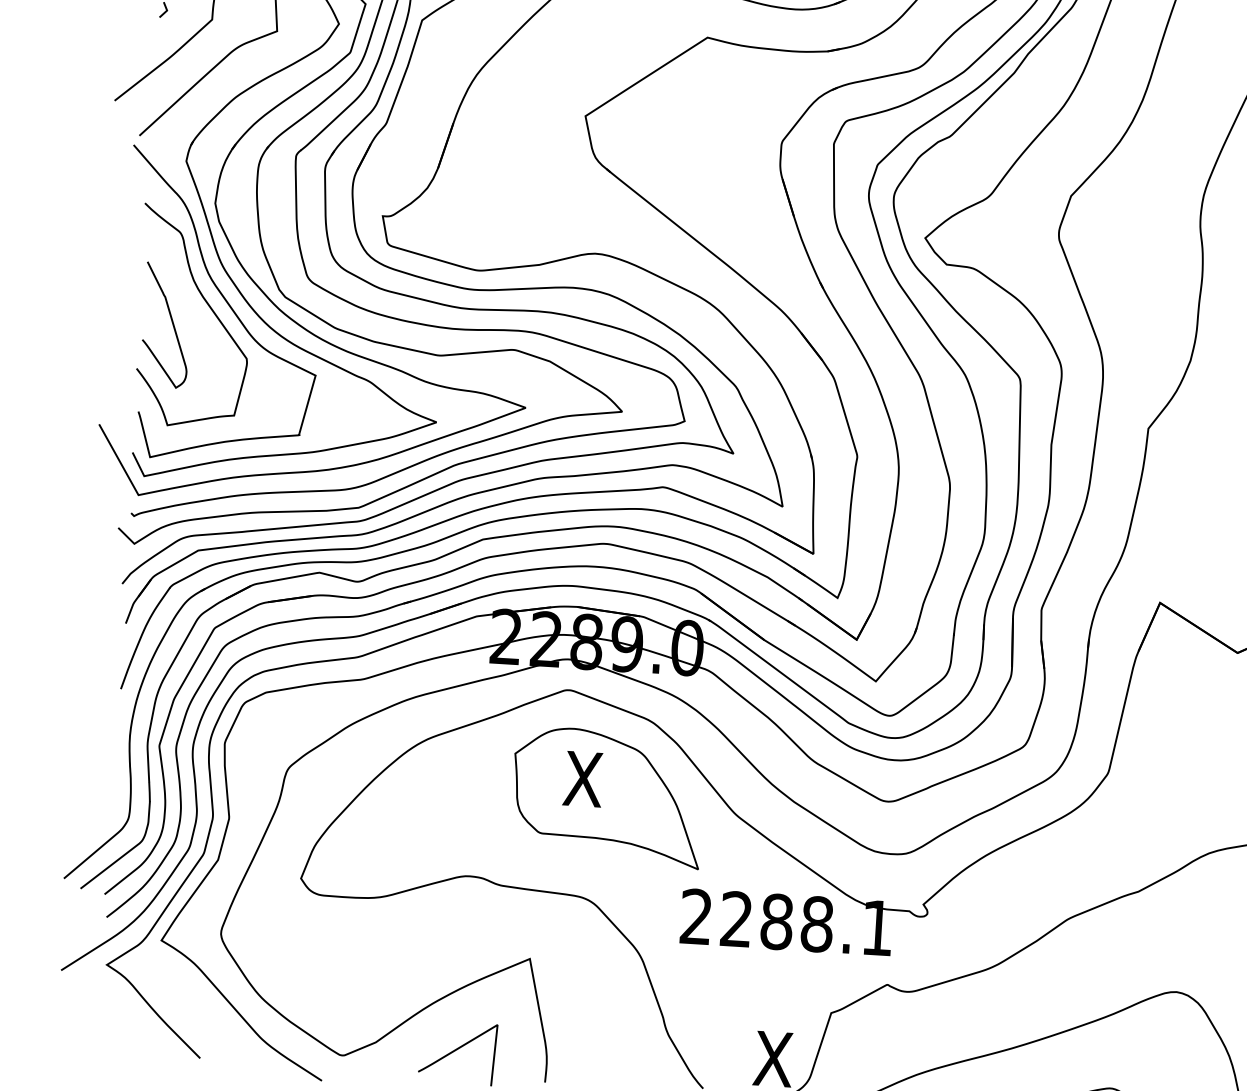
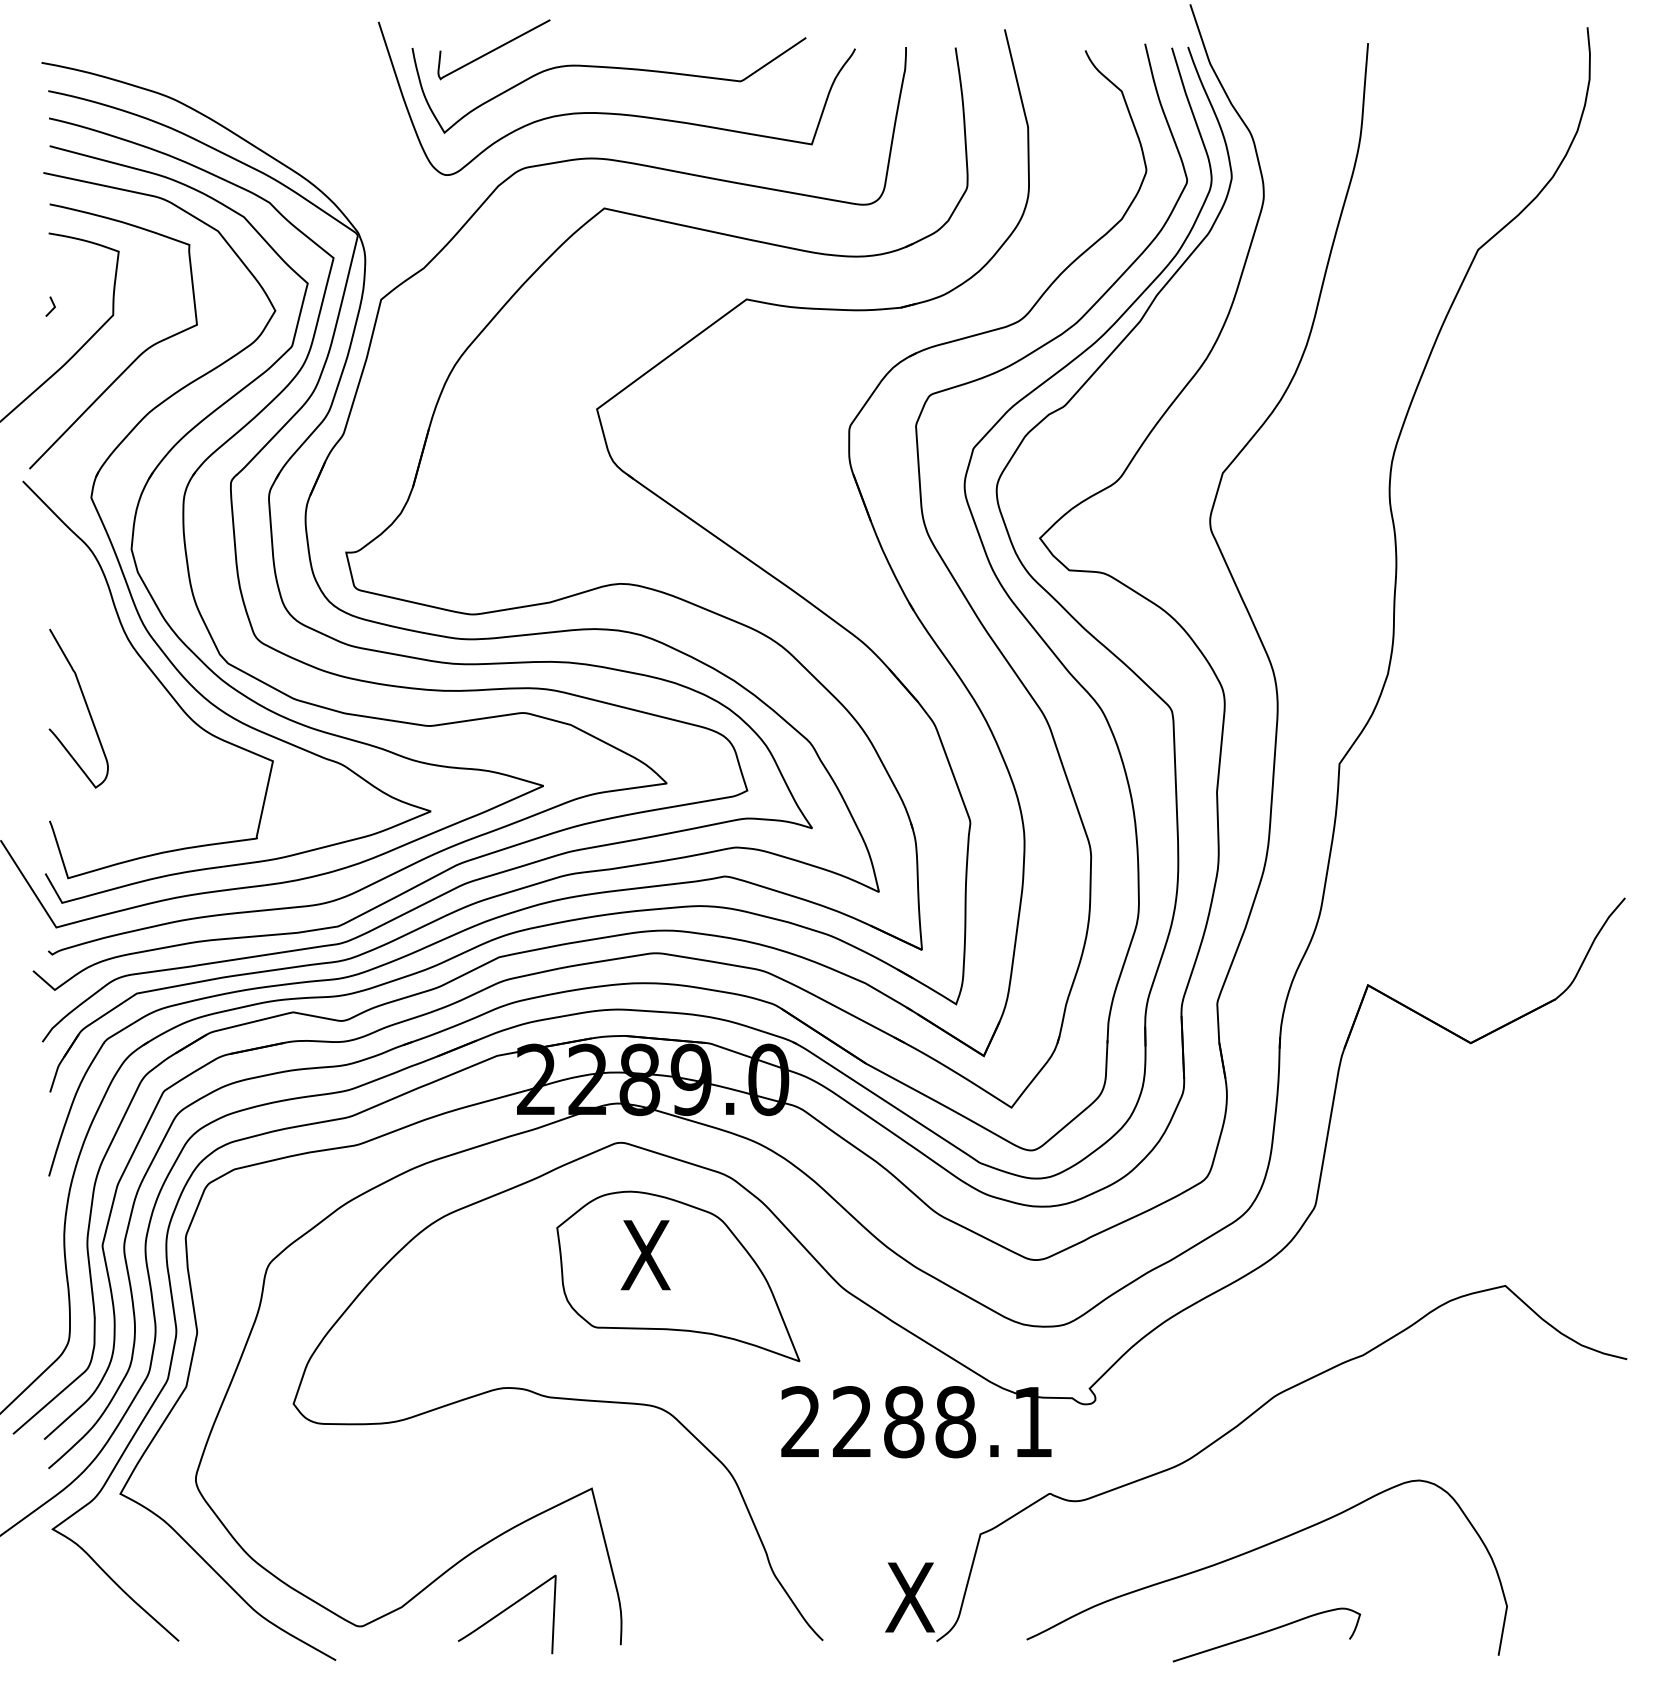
curve: (207, 304) -> (129, 679), removed

